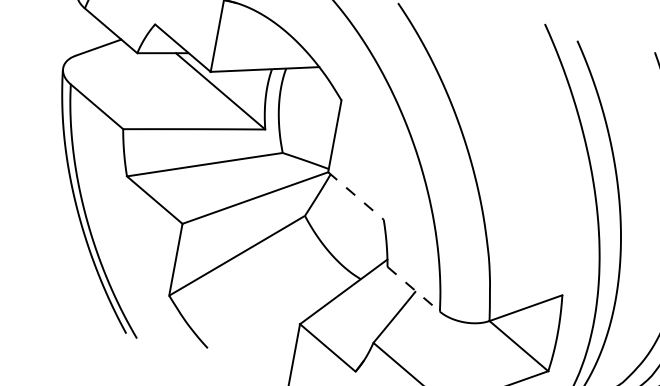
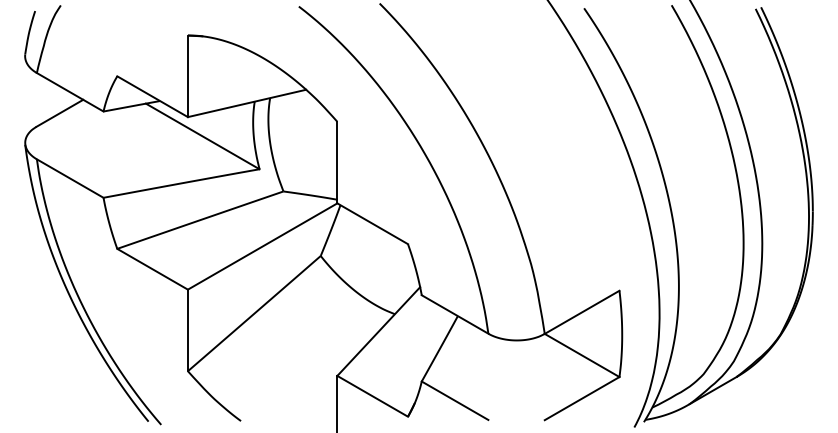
line: (355, 195) -> (372, 223), dashed -> solid
line: (414, 289) -> (455, 314), dashed -> solid

